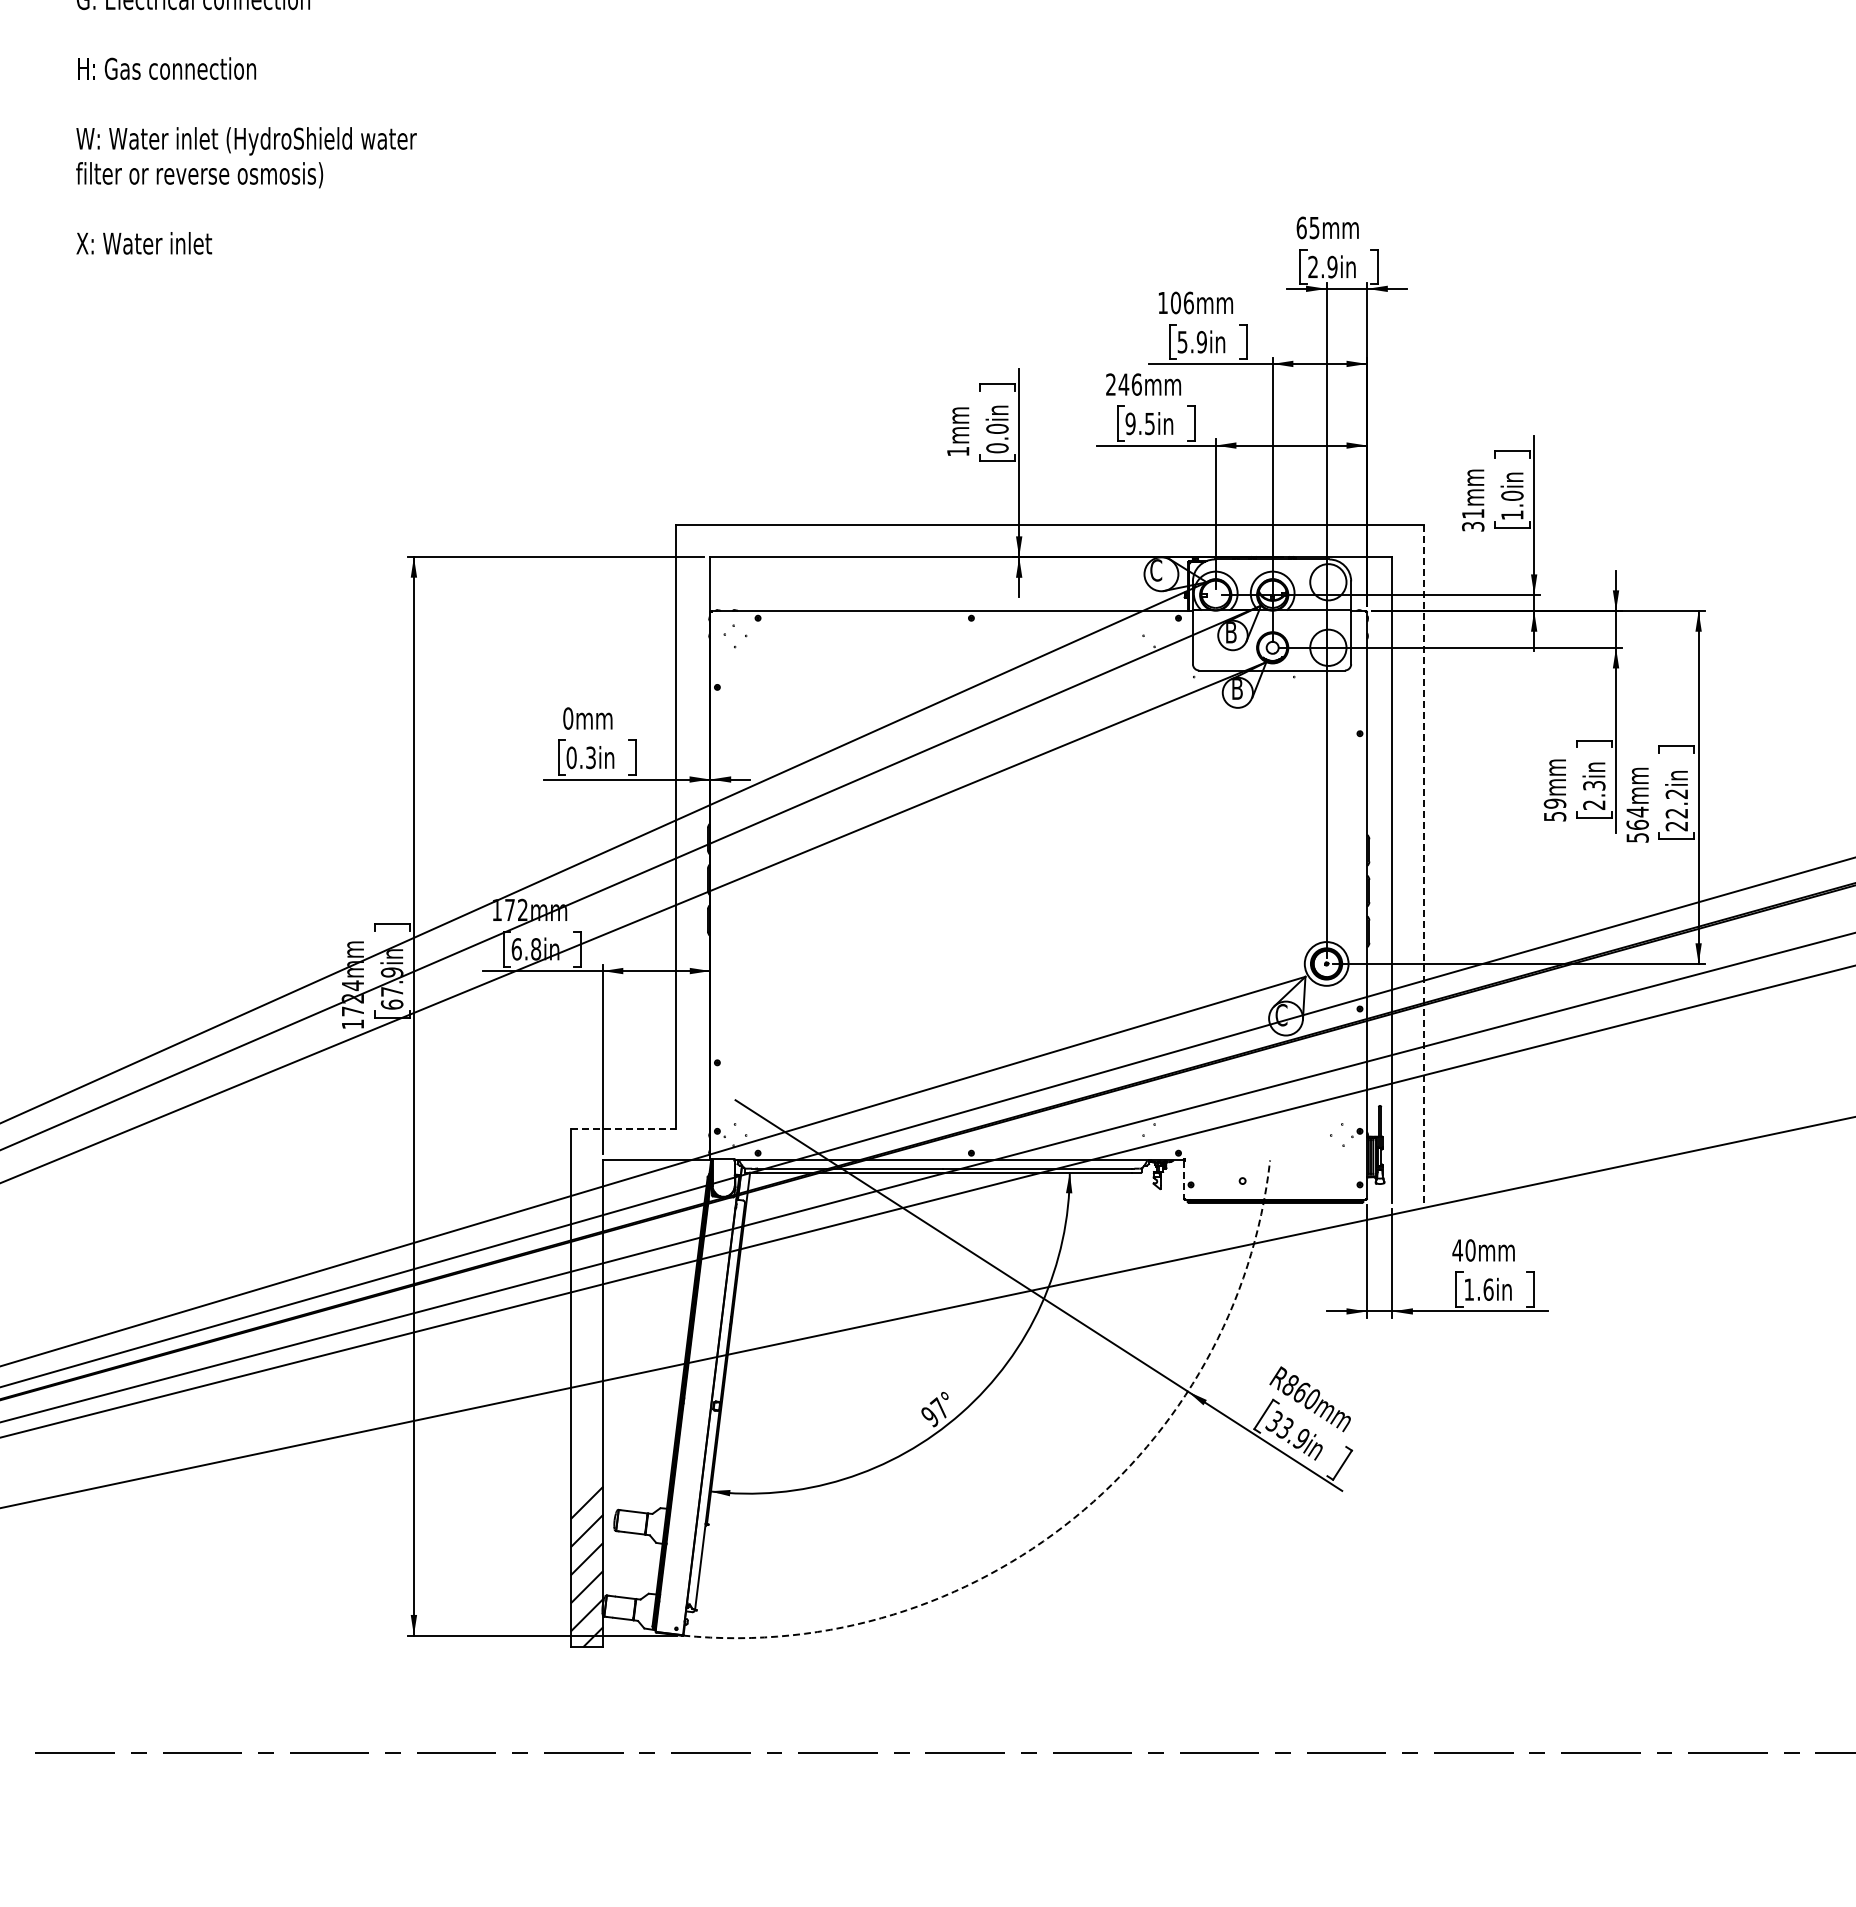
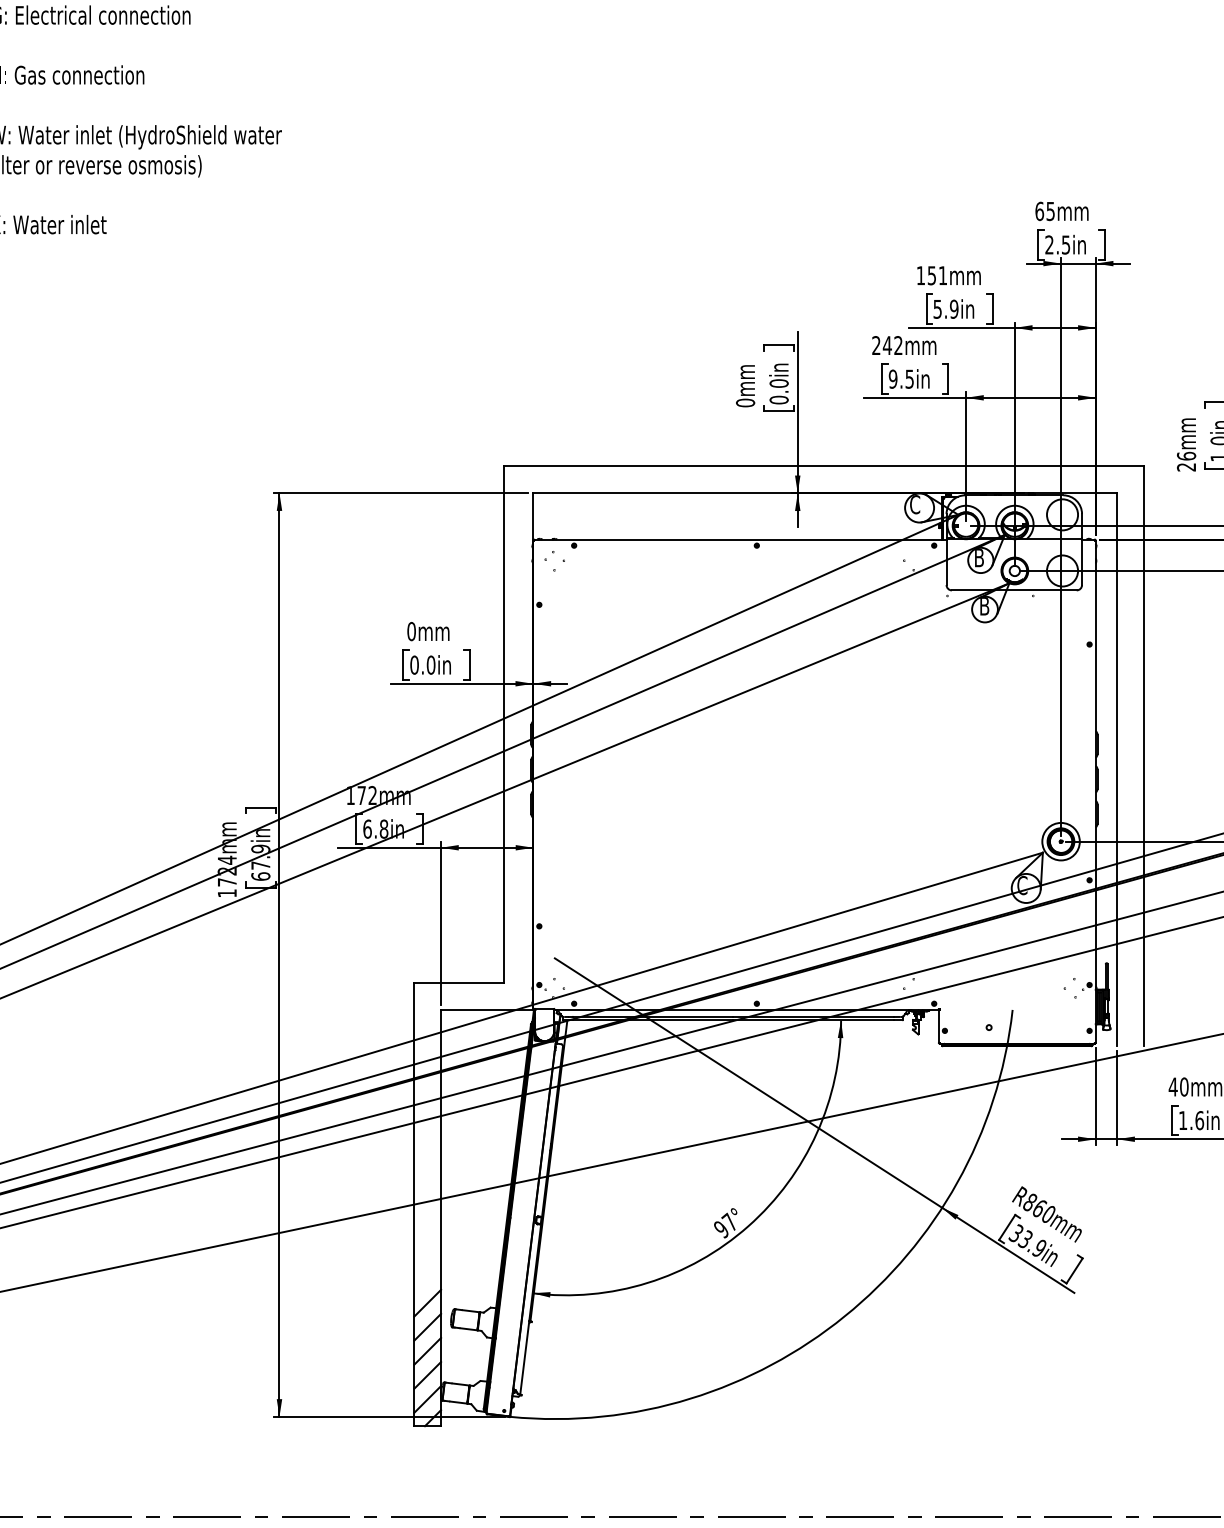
text: (1332, 266) -> (1066, 244), 2.9in -> 2.5in
text: (1181, 302) -> (936, 275), 106mm -> 151mm
text: (1136, 384) -> (898, 345), 246mm -> 242mm
text: (958, 451) -> (745, 402), 1mm -> 0mm
text: (1473, 519) -> (1186, 461), 31mm -> 26mm
text: (591, 757) -> (431, 664), 0.3in -> 0.0in
line: (1423, 864) -> (1143, 756), dashed -> solid
line: (623, 1129) -> (458, 983), dashed -> solid
line: (1183, 1179) -> (938, 1026), dashed -> solid
arc: (1074, 1518) -> (845, 1316), dashed -> solid

